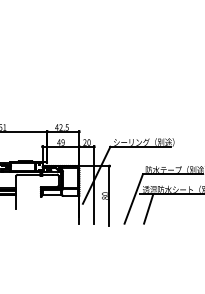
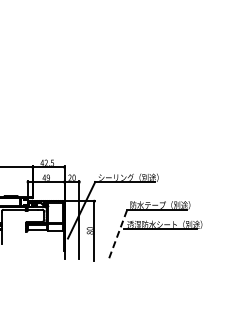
line: (133, 198) -> (118, 233), solid -> dashed
line: (148, 208) -> (132, 243), removed

